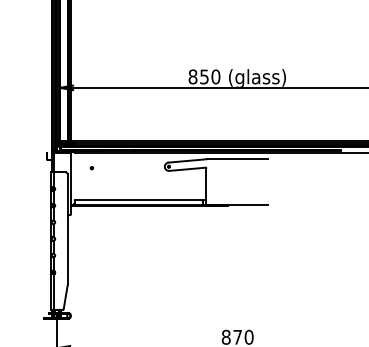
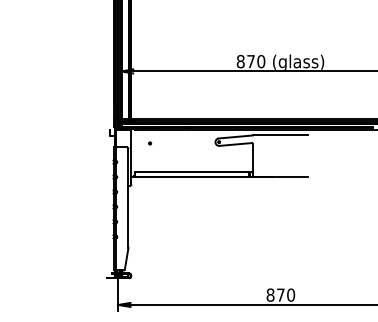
text: (203, 76) -> (250, 61), 850 -> 870

